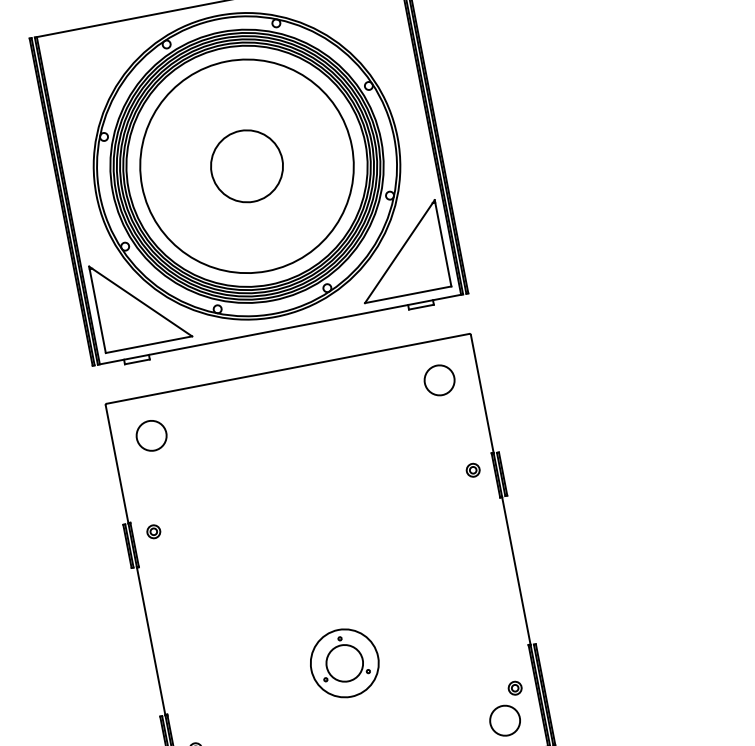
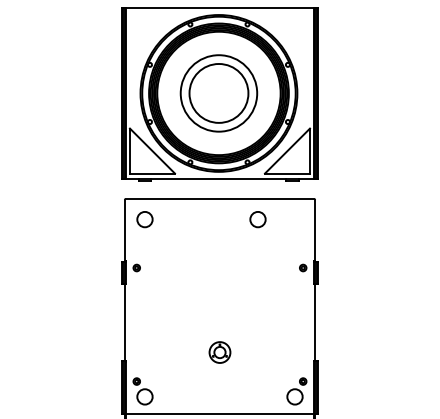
circle: (246, 166) -> (218, 93), size x0.7
circle: (246, 166) -> (218, 93), size x1.6
circle: (438, 380) -> (257, 219), moved
part: (343, 663) -> (219, 352), size x0.6

